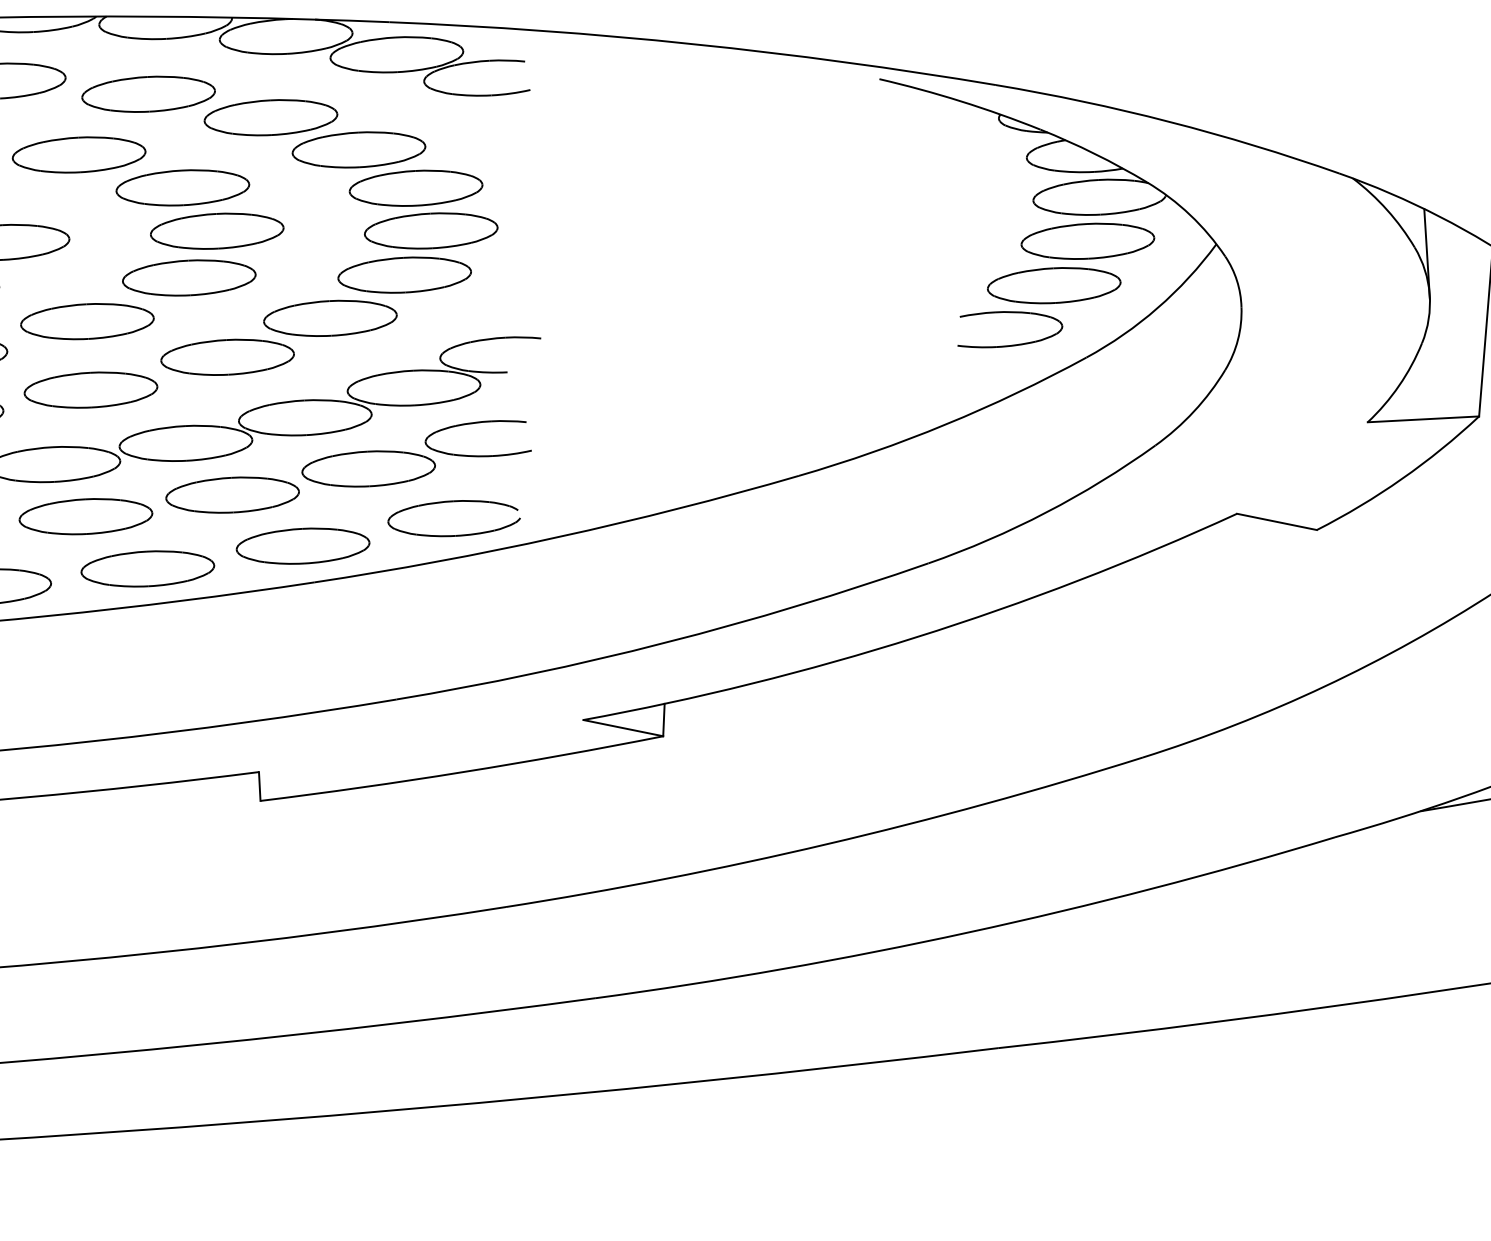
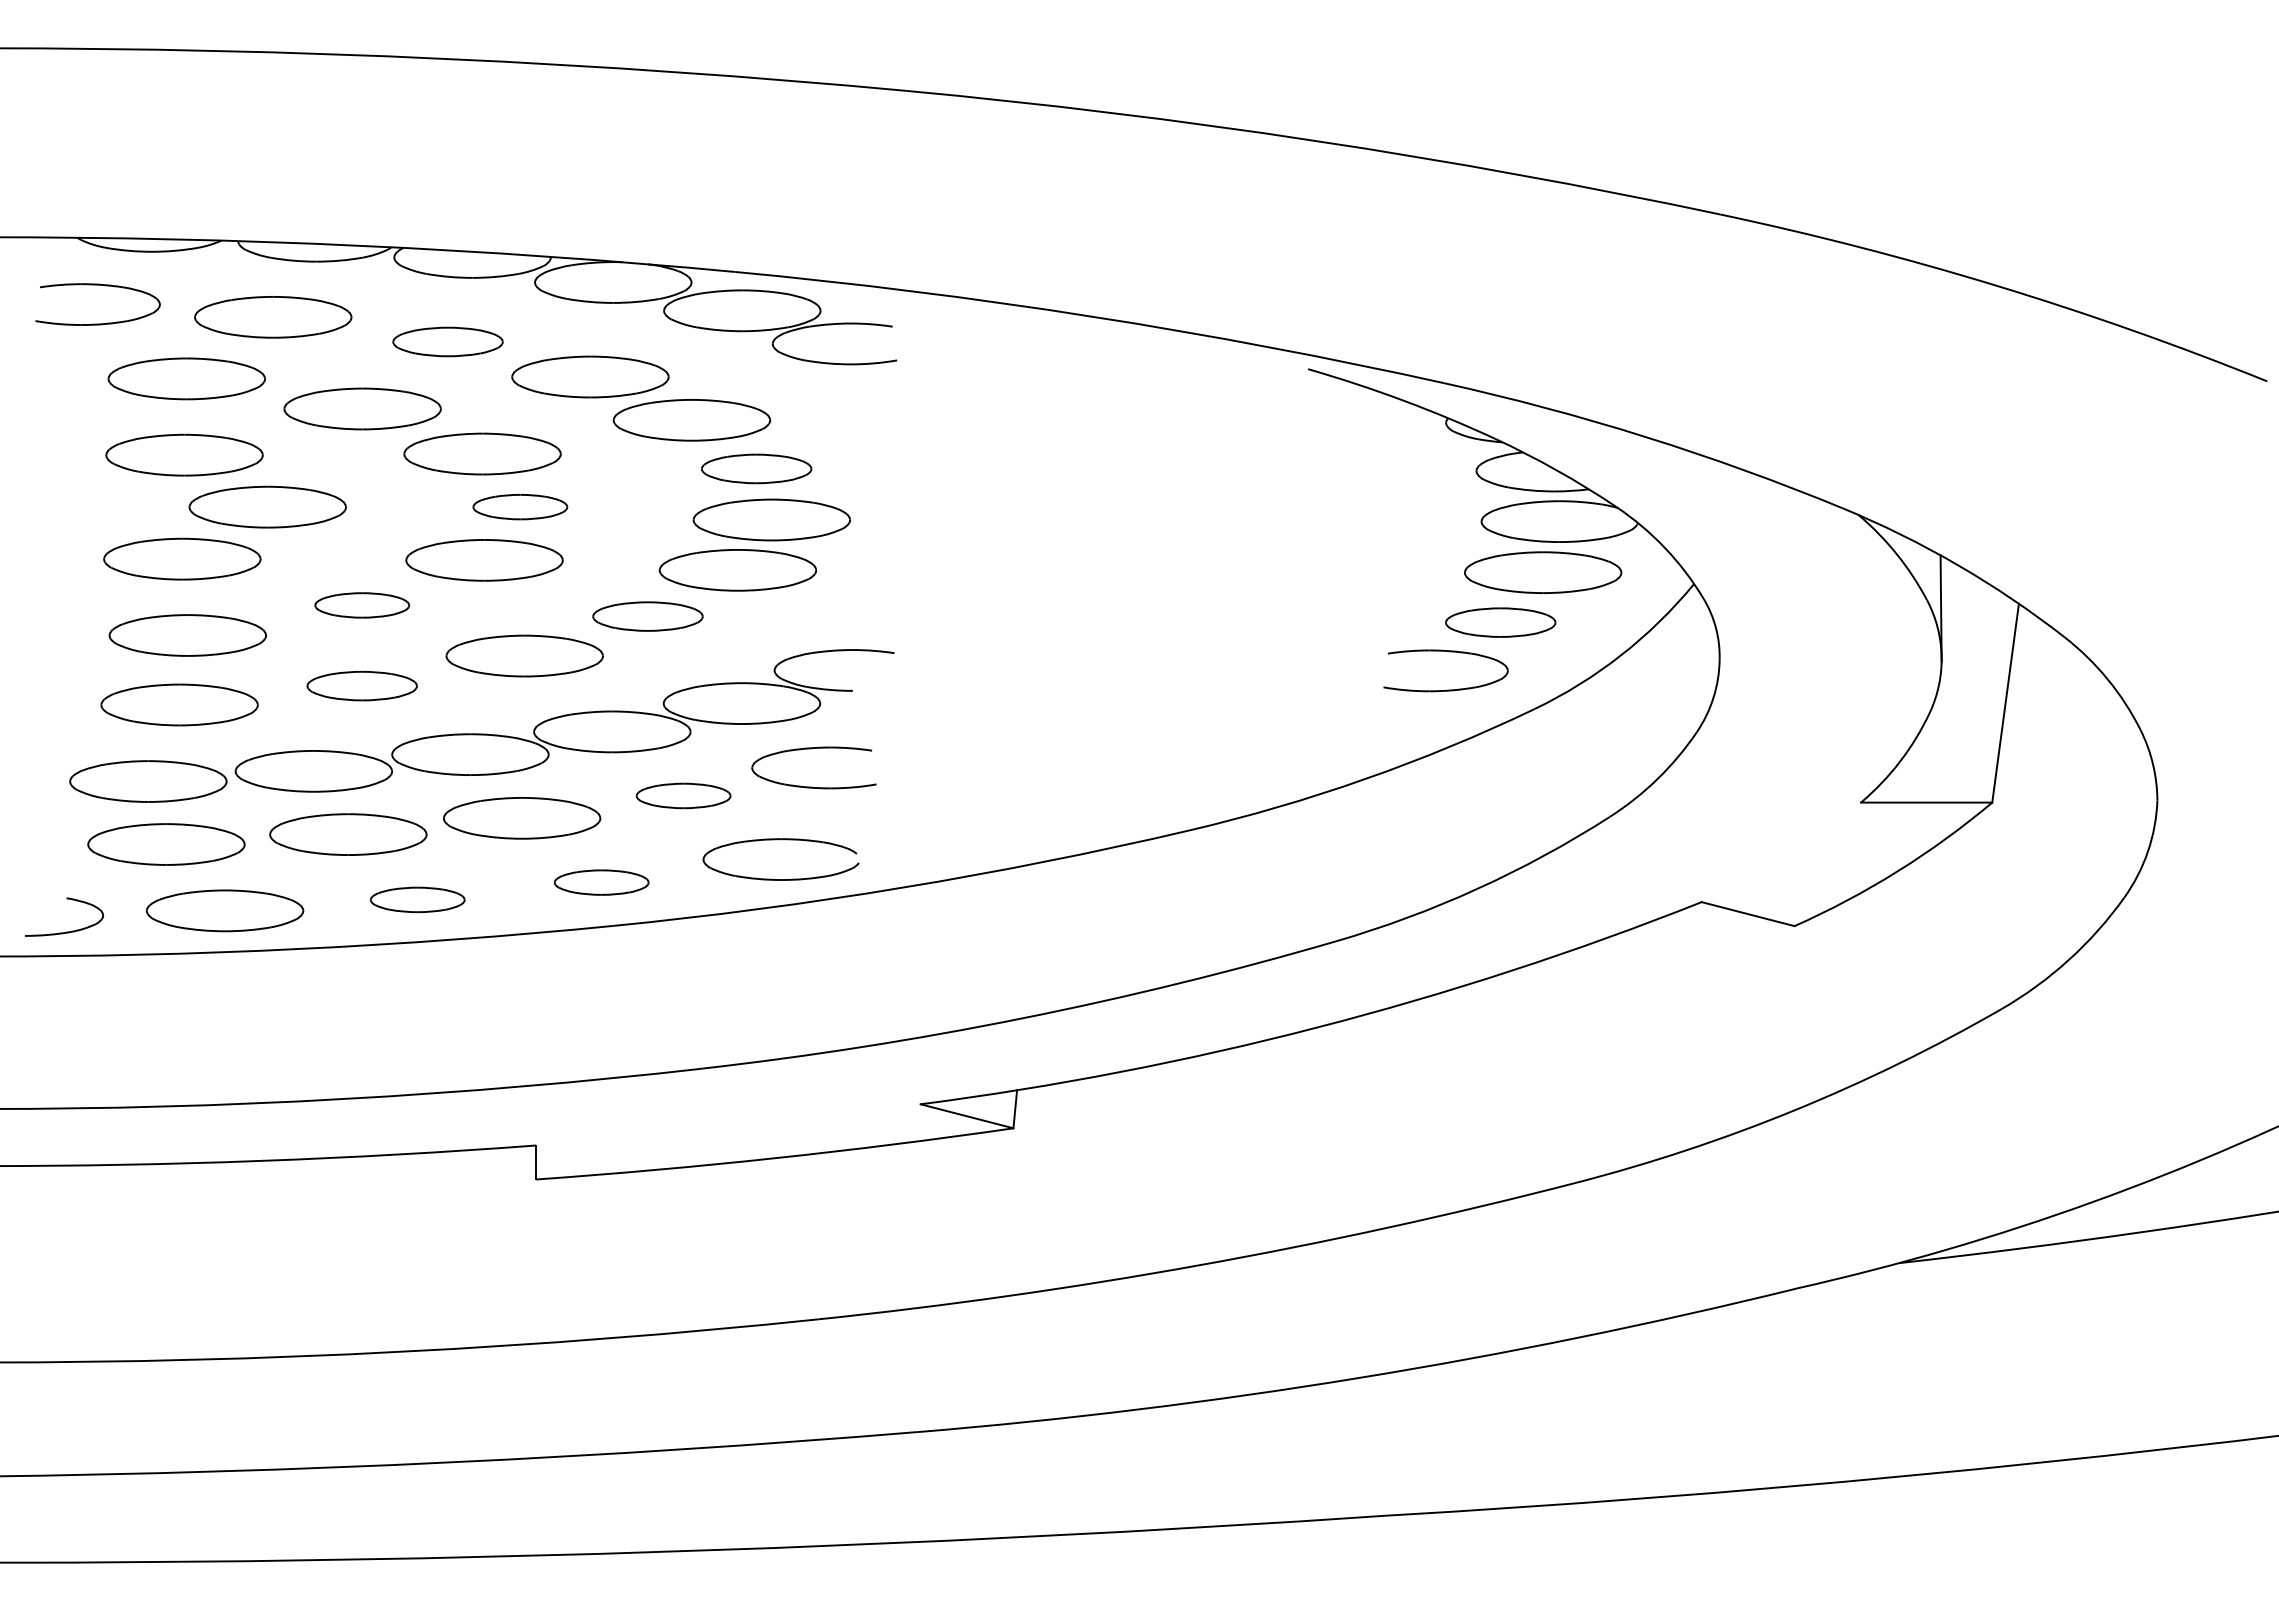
part: (148, 93) -> (447, 341), size x0.7
part: (415, 187) -> (756, 468), size x0.7
part: (217, 230) -> (520, 506), size x0.6
part: (1053, 285) -> (1500, 622), size x0.7
part: (330, 318) -> (647, 616), size x0.7
part: (87, 321) -> (362, 605), size x0.6
part: (91, 389) -> (362, 685), size x0.7
part: (368, 468) -> (683, 795), size x0.6
part: (302, 546) -> (601, 882), size x0.6
part: (147, 568) -> (417, 899), size x0.6

